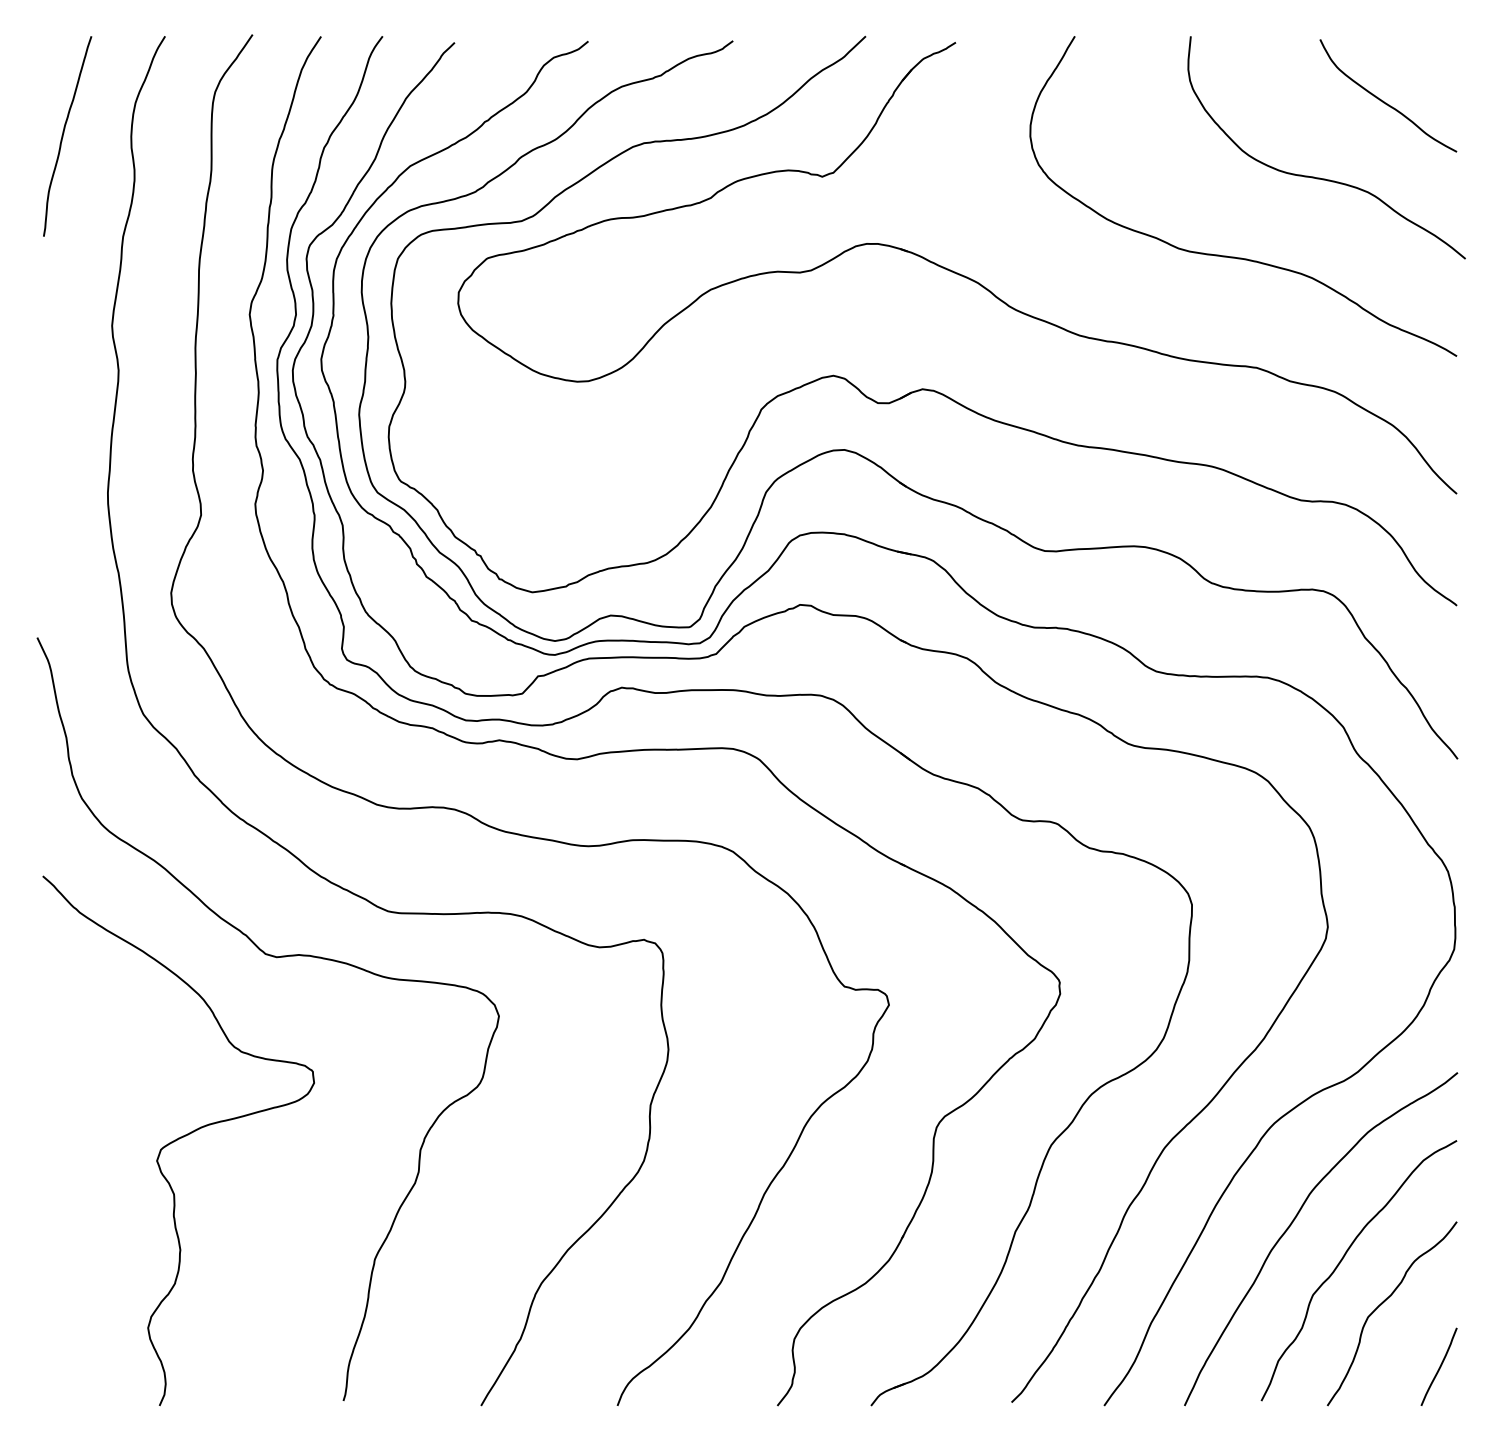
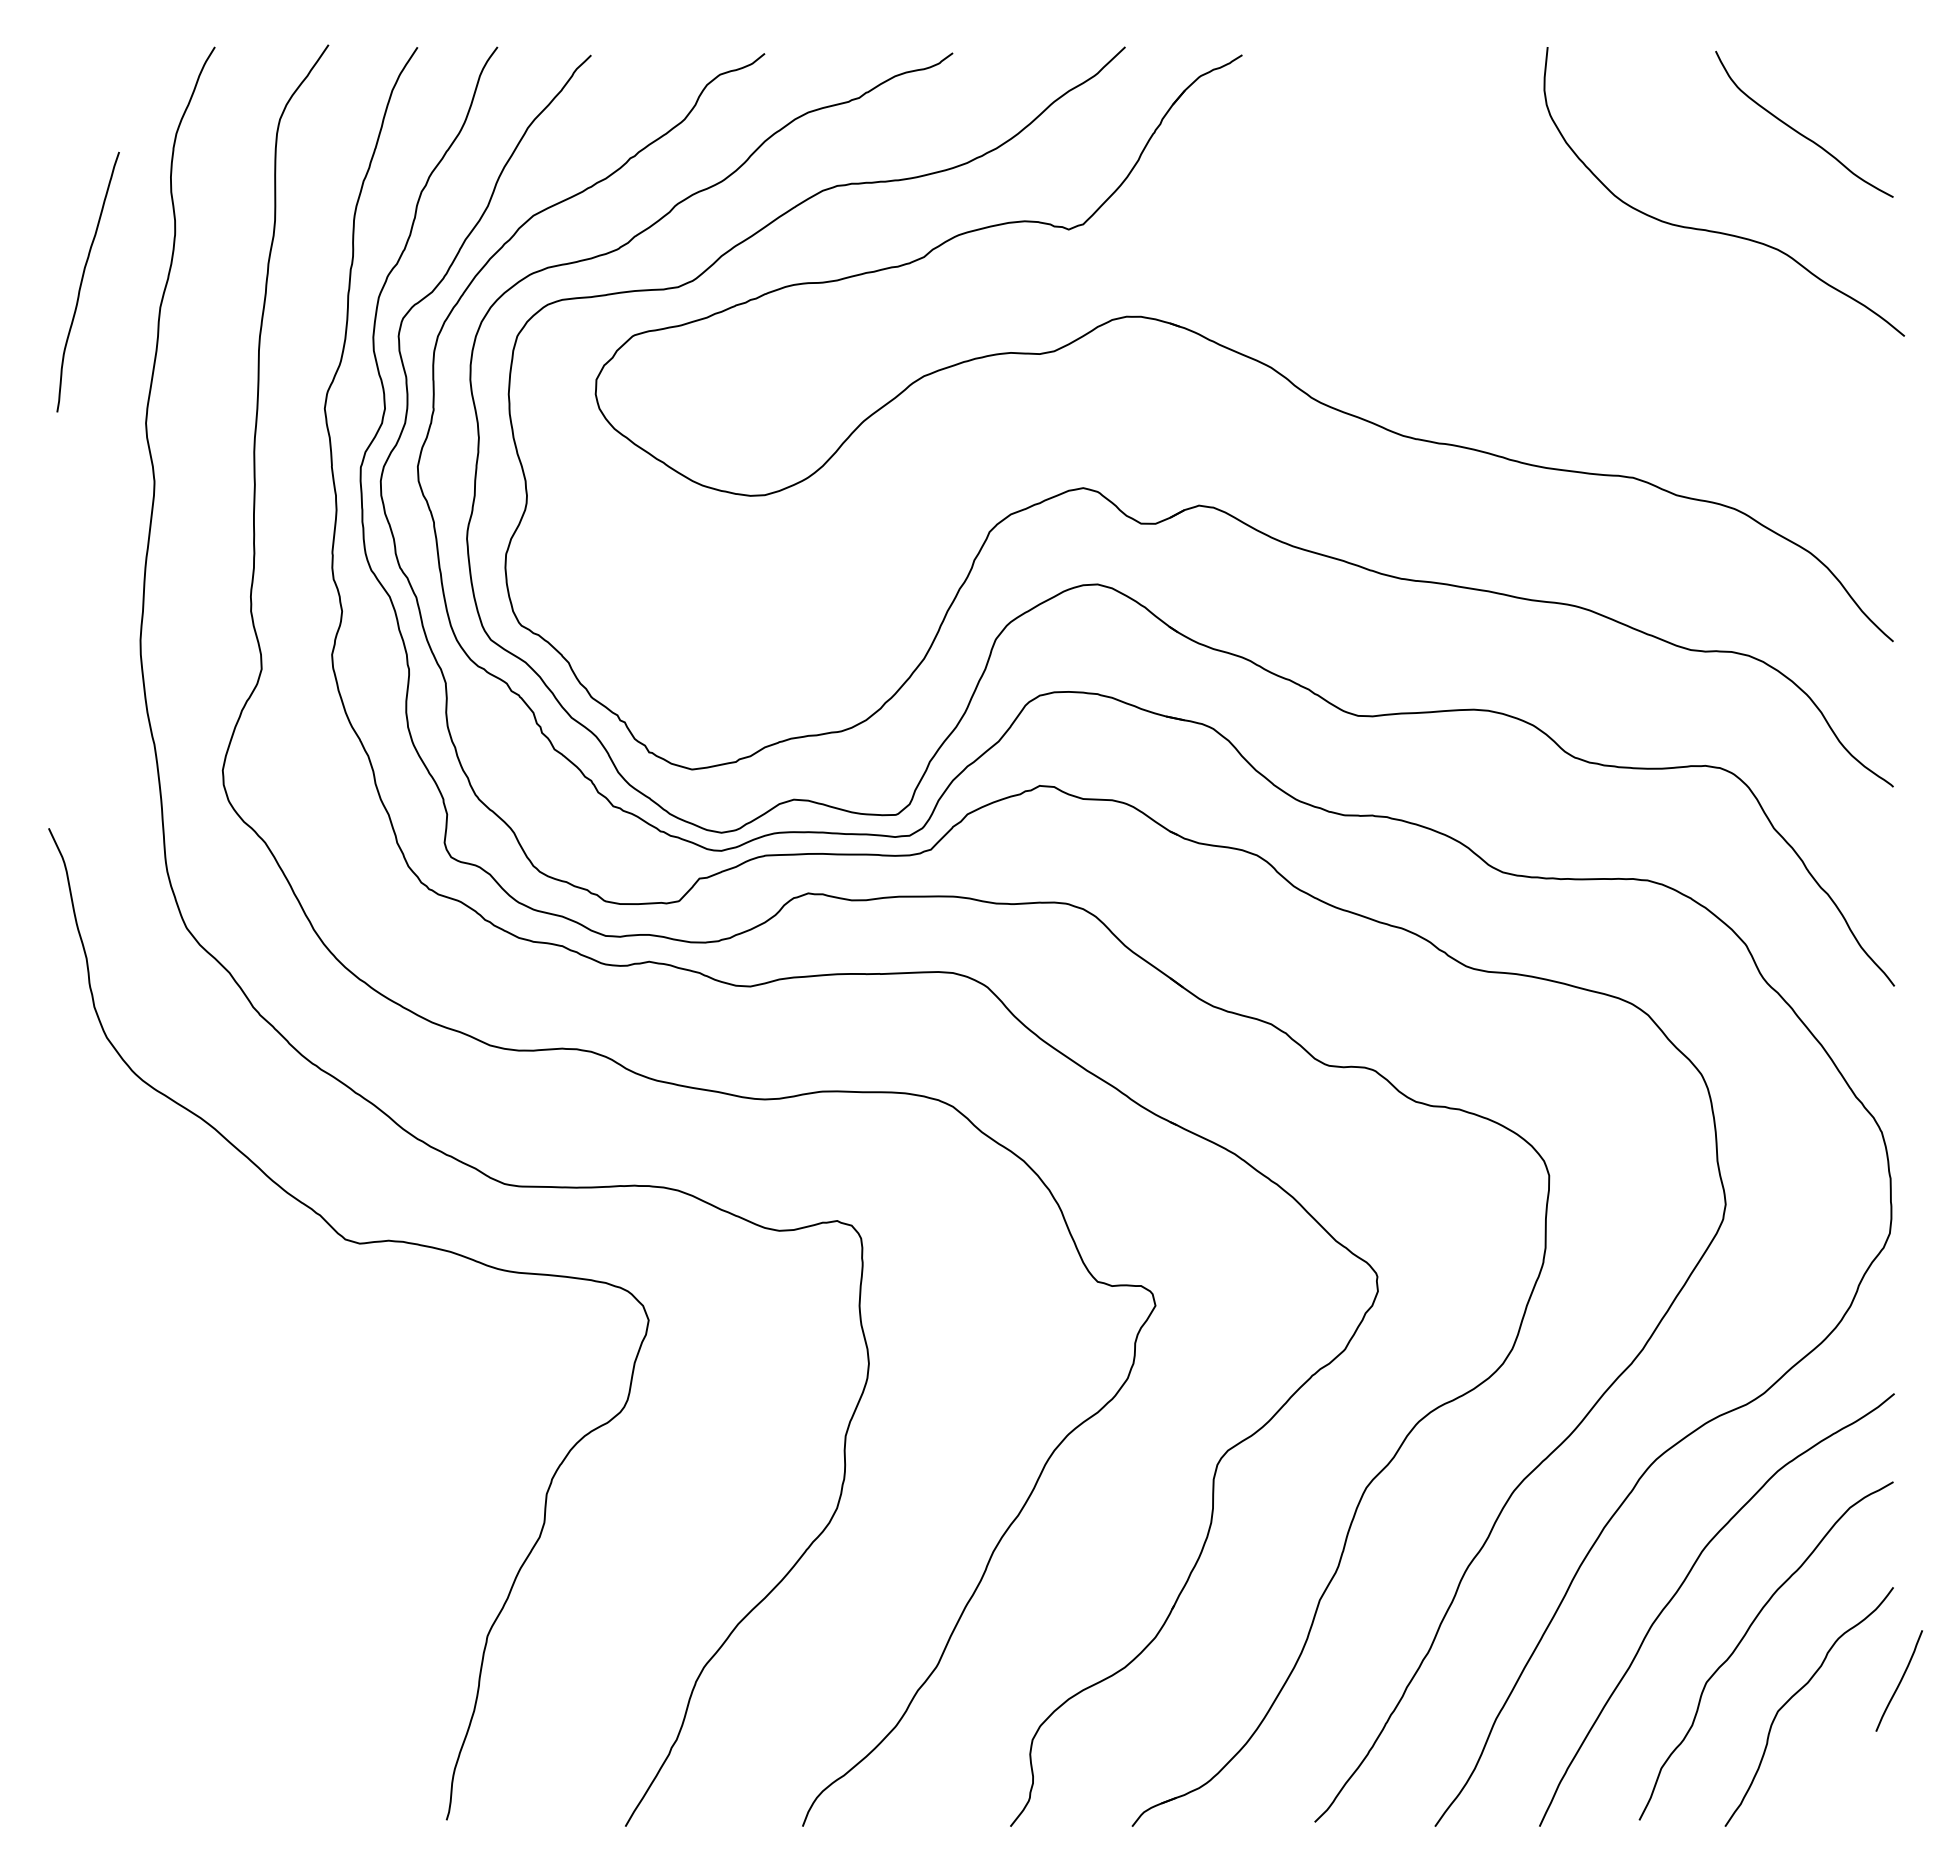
curve: (64, 134) -> (83, 279), moved
curve: (1234, 256) -> (1604, 333), removed
curve: (178, 1139) -> (232, 1480), removed
curve: (1439, 1367) -> (1899, 1681), moved

